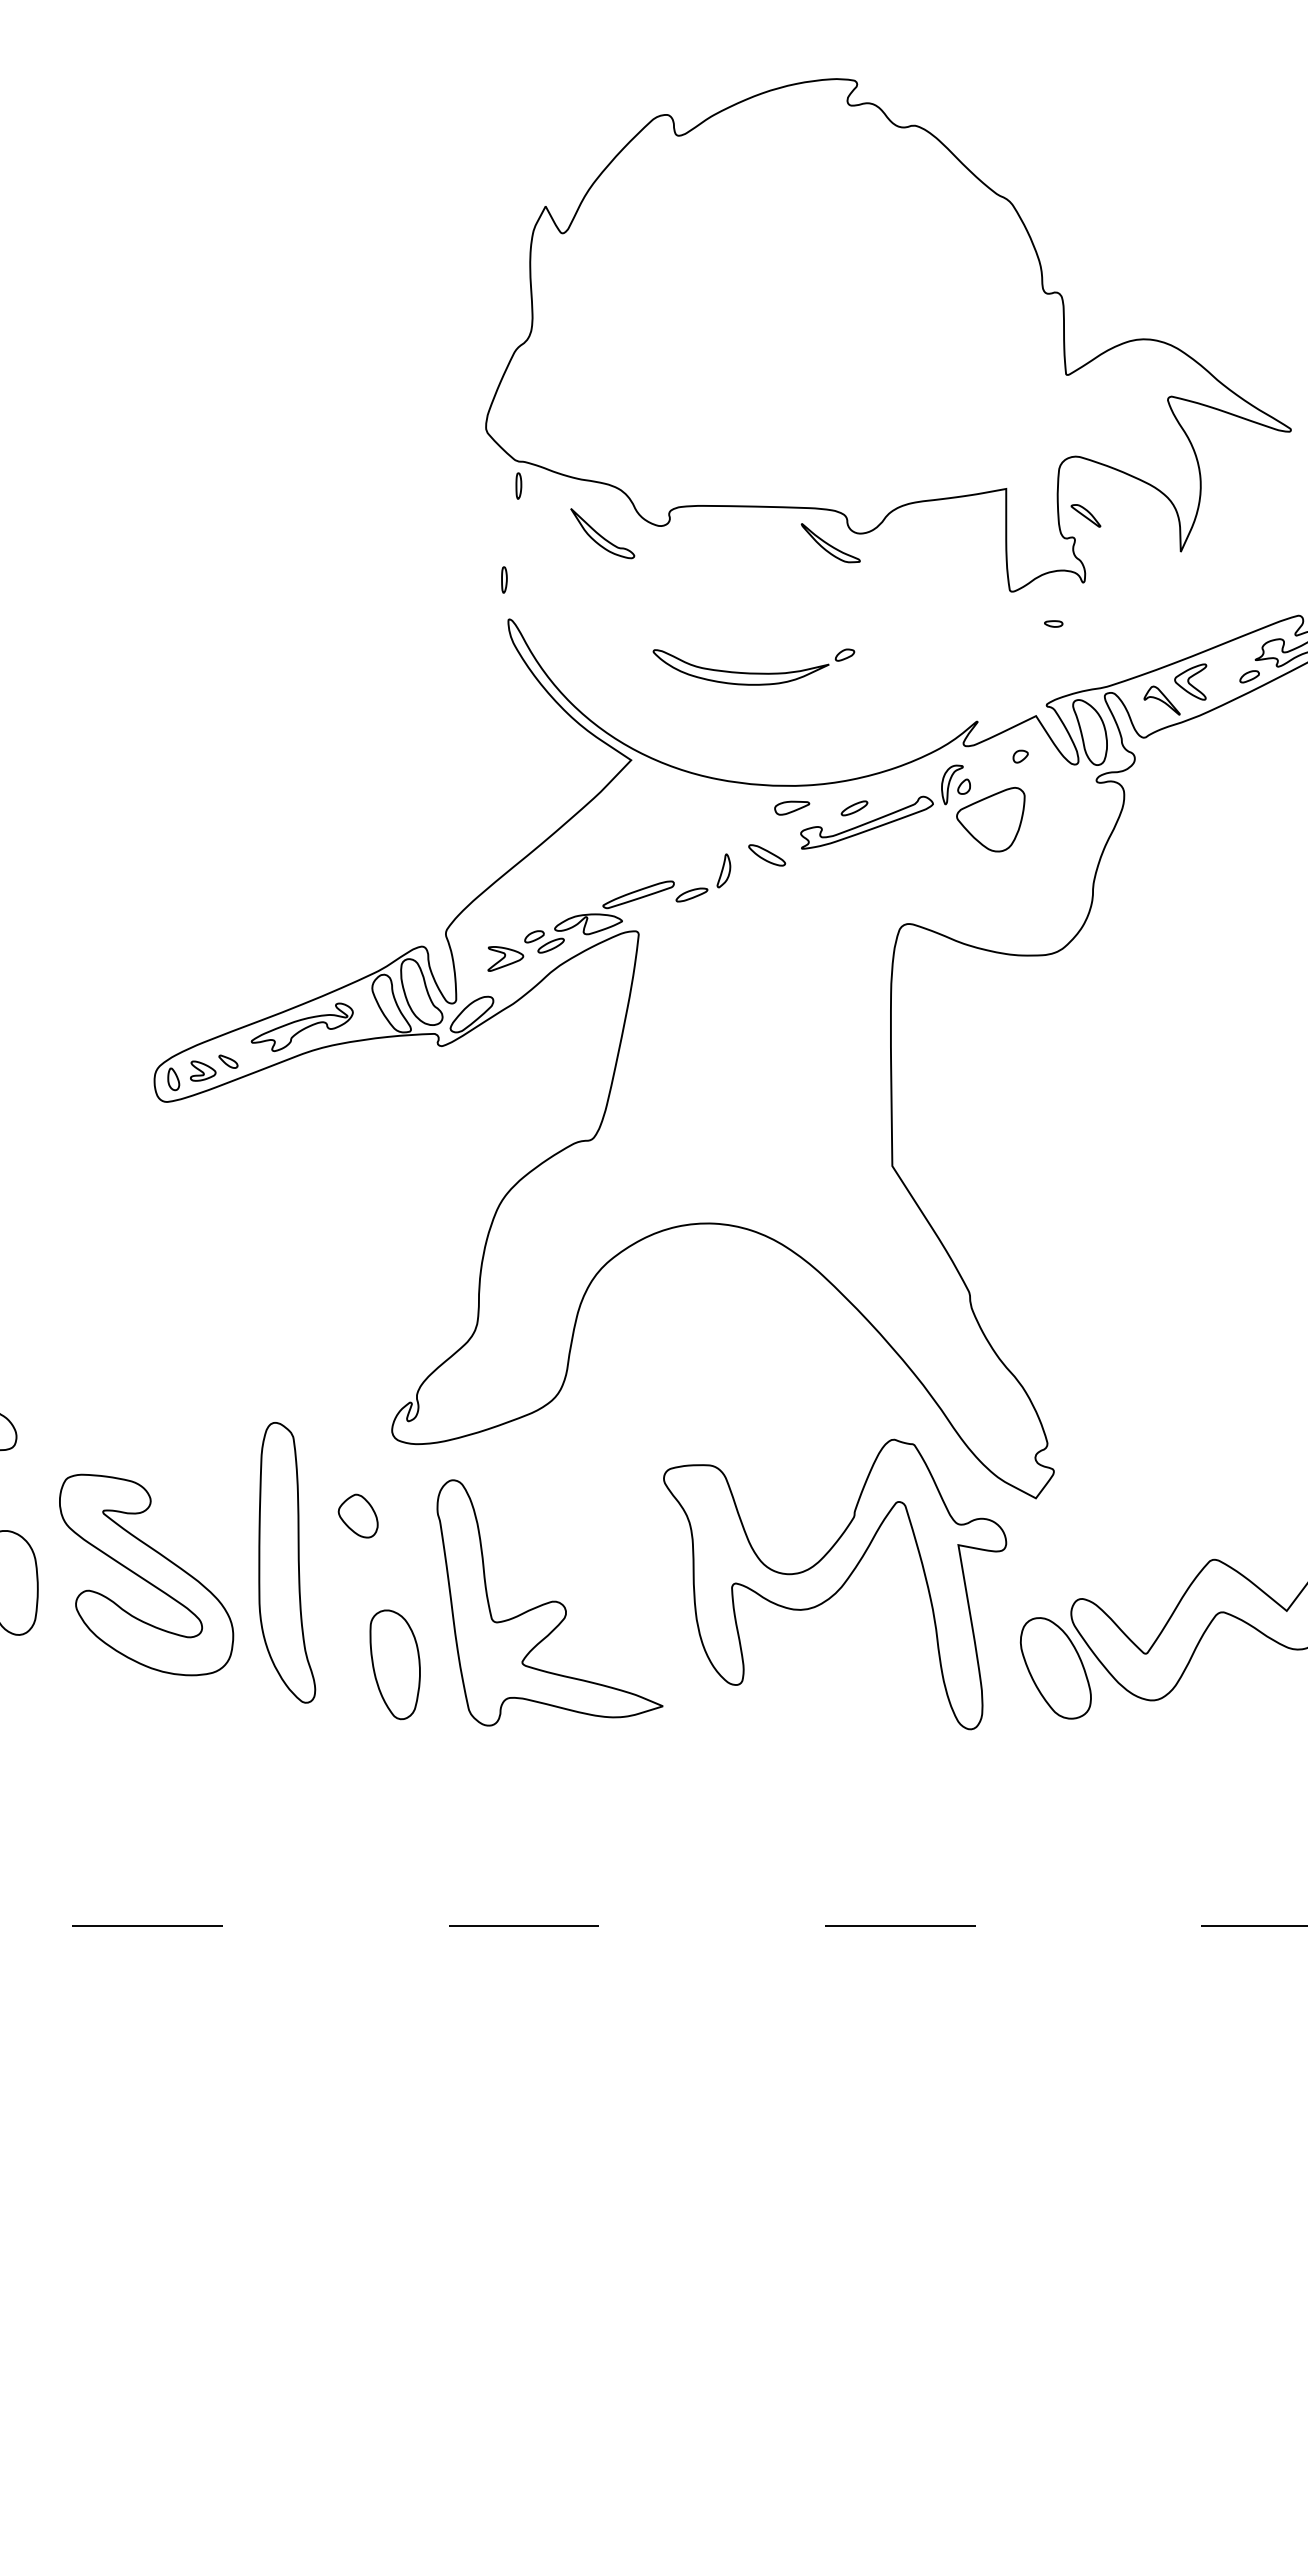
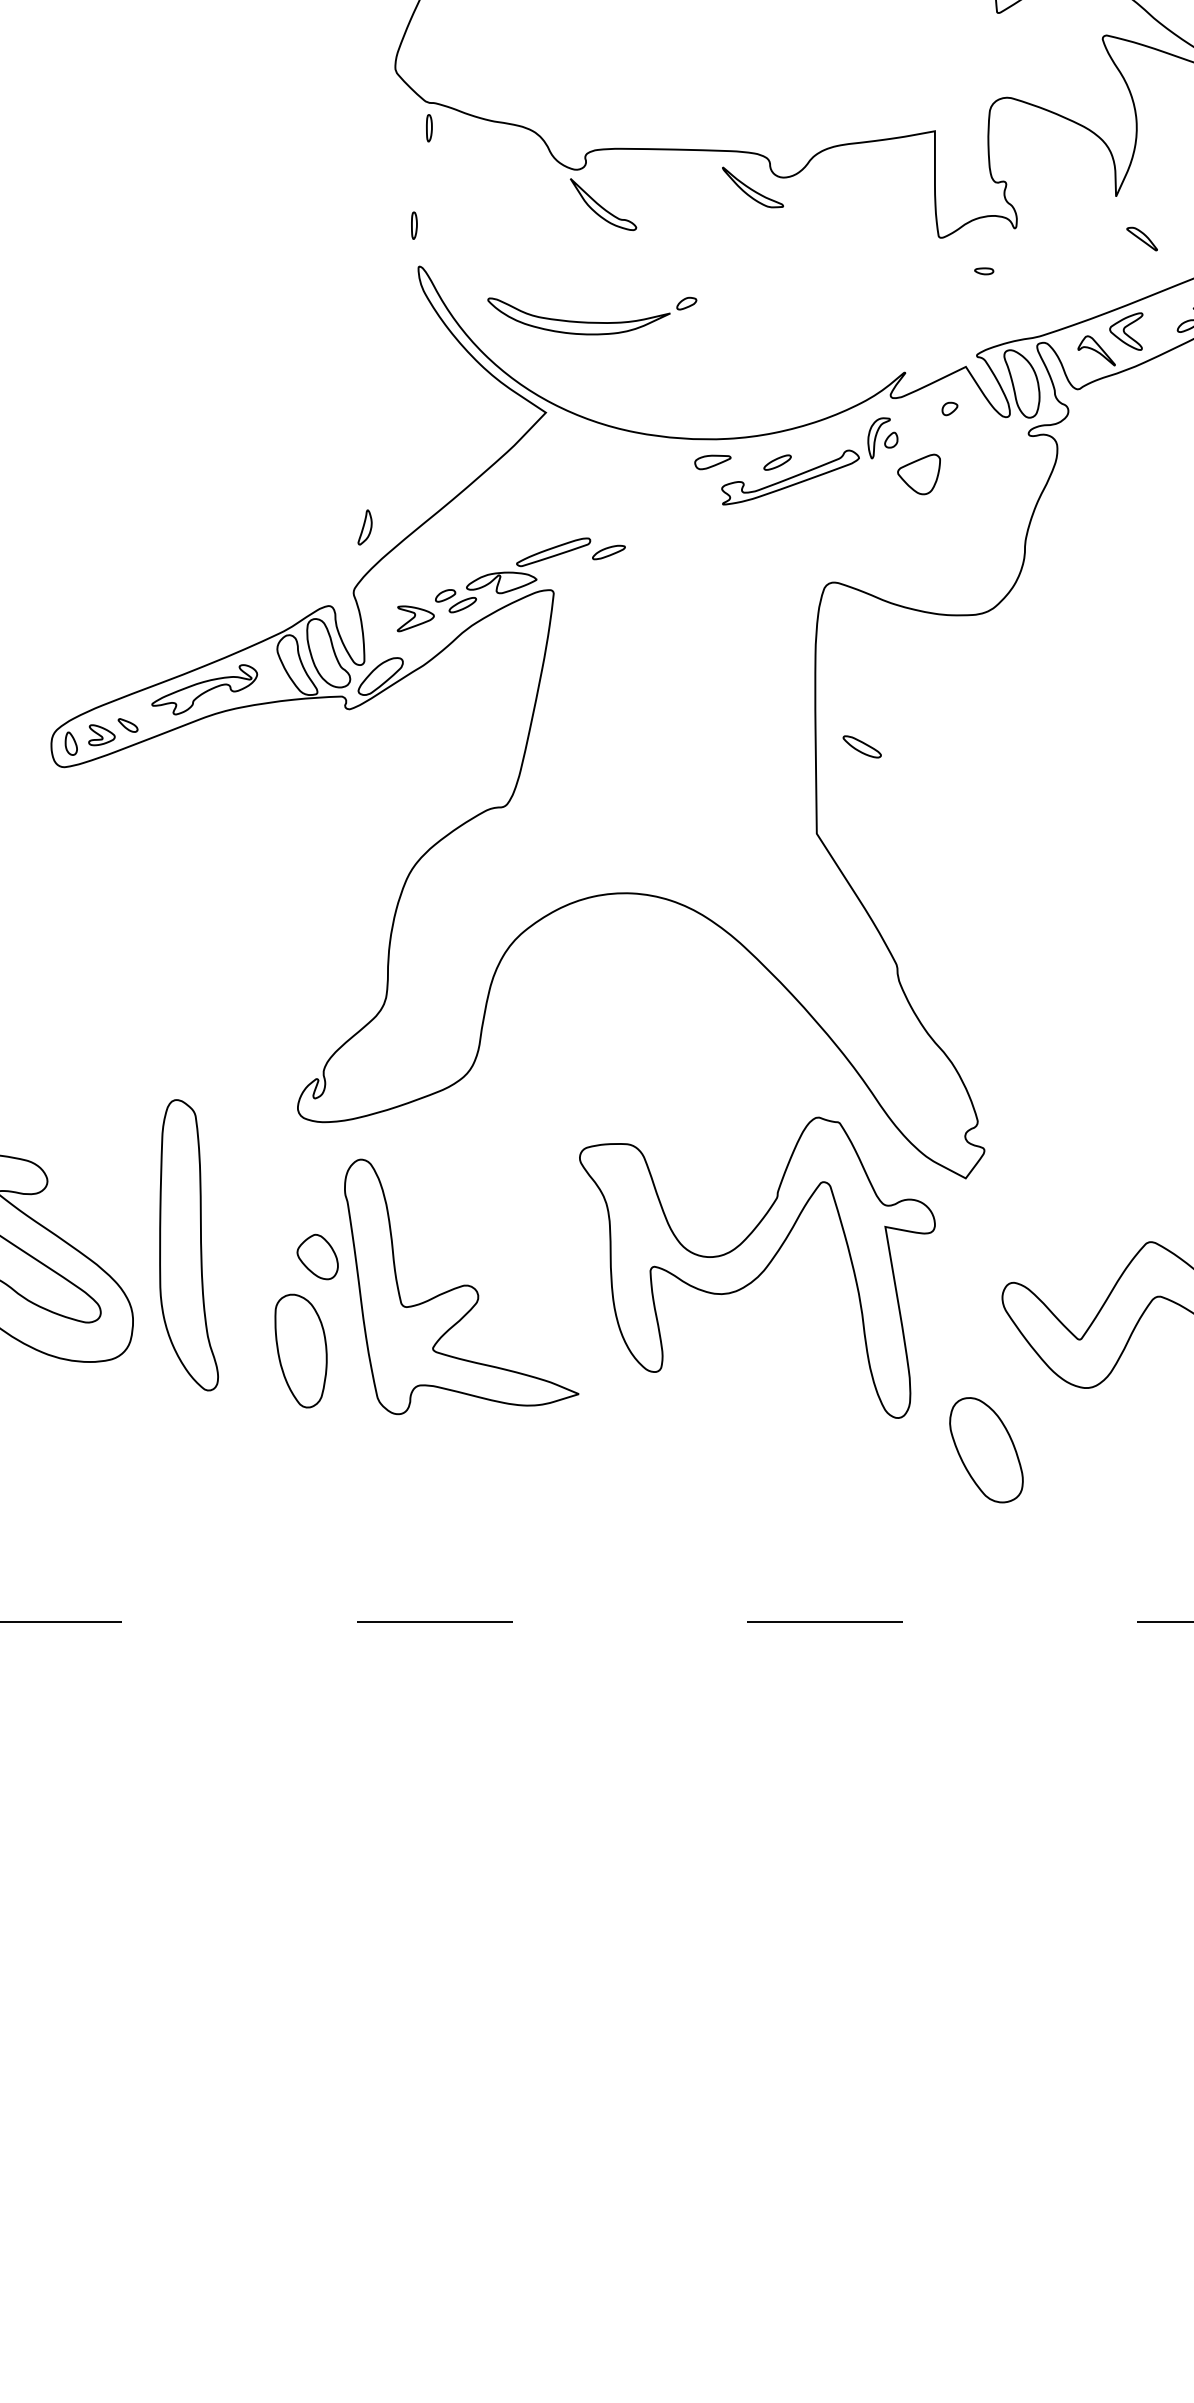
part: (1085, 515) -> (1141, 238), moved
part: (602, 533) -> (603, 204), moved
part: (753, 666) -> (591, 315), moved
part: (990, 819) -> (918, 474), size x0.6
part: (767, 855) -> (862, 747), moved
part: (723, 870) -> (364, 527), moved
part: (357, 1515) -> (316, 1256), moved
part: (1055, 1668) -> (986, 1450), moved

